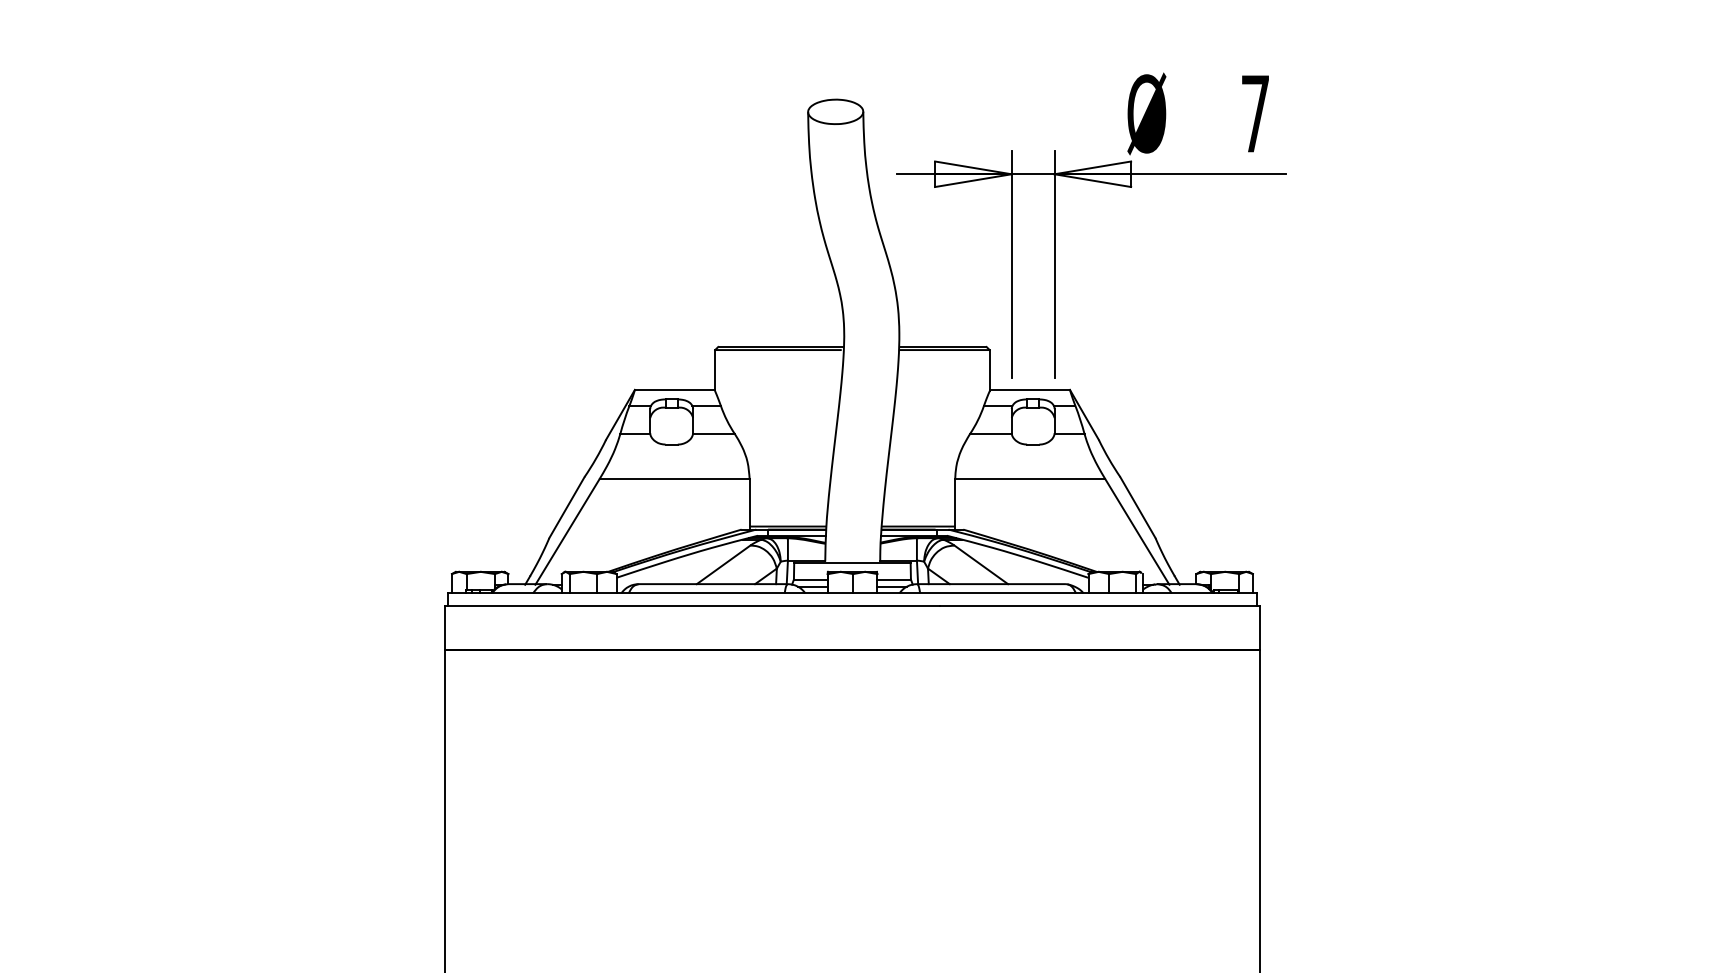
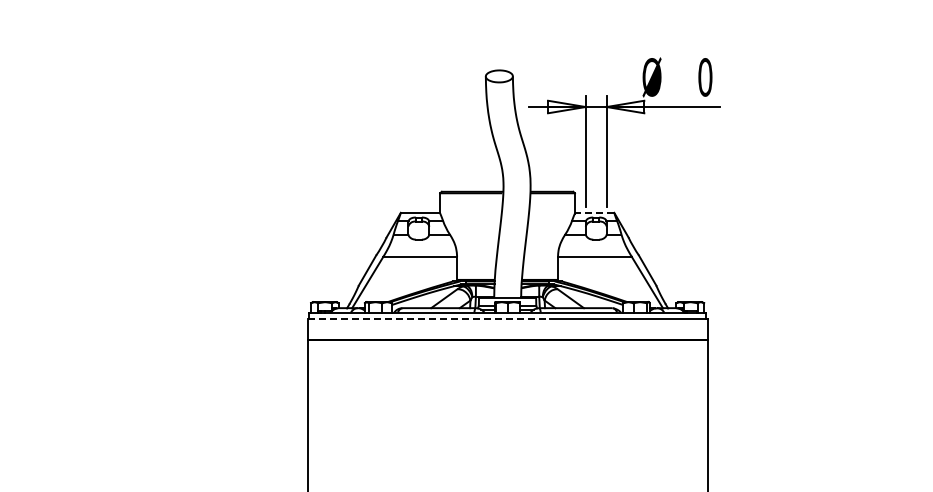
text: (1255, 114) -> (705, 77), 7 -> 0
line: (1029, 389) -> (594, 212), solid -> dashed
line: (693, 605) -> (429, 318), solid -> dashed

